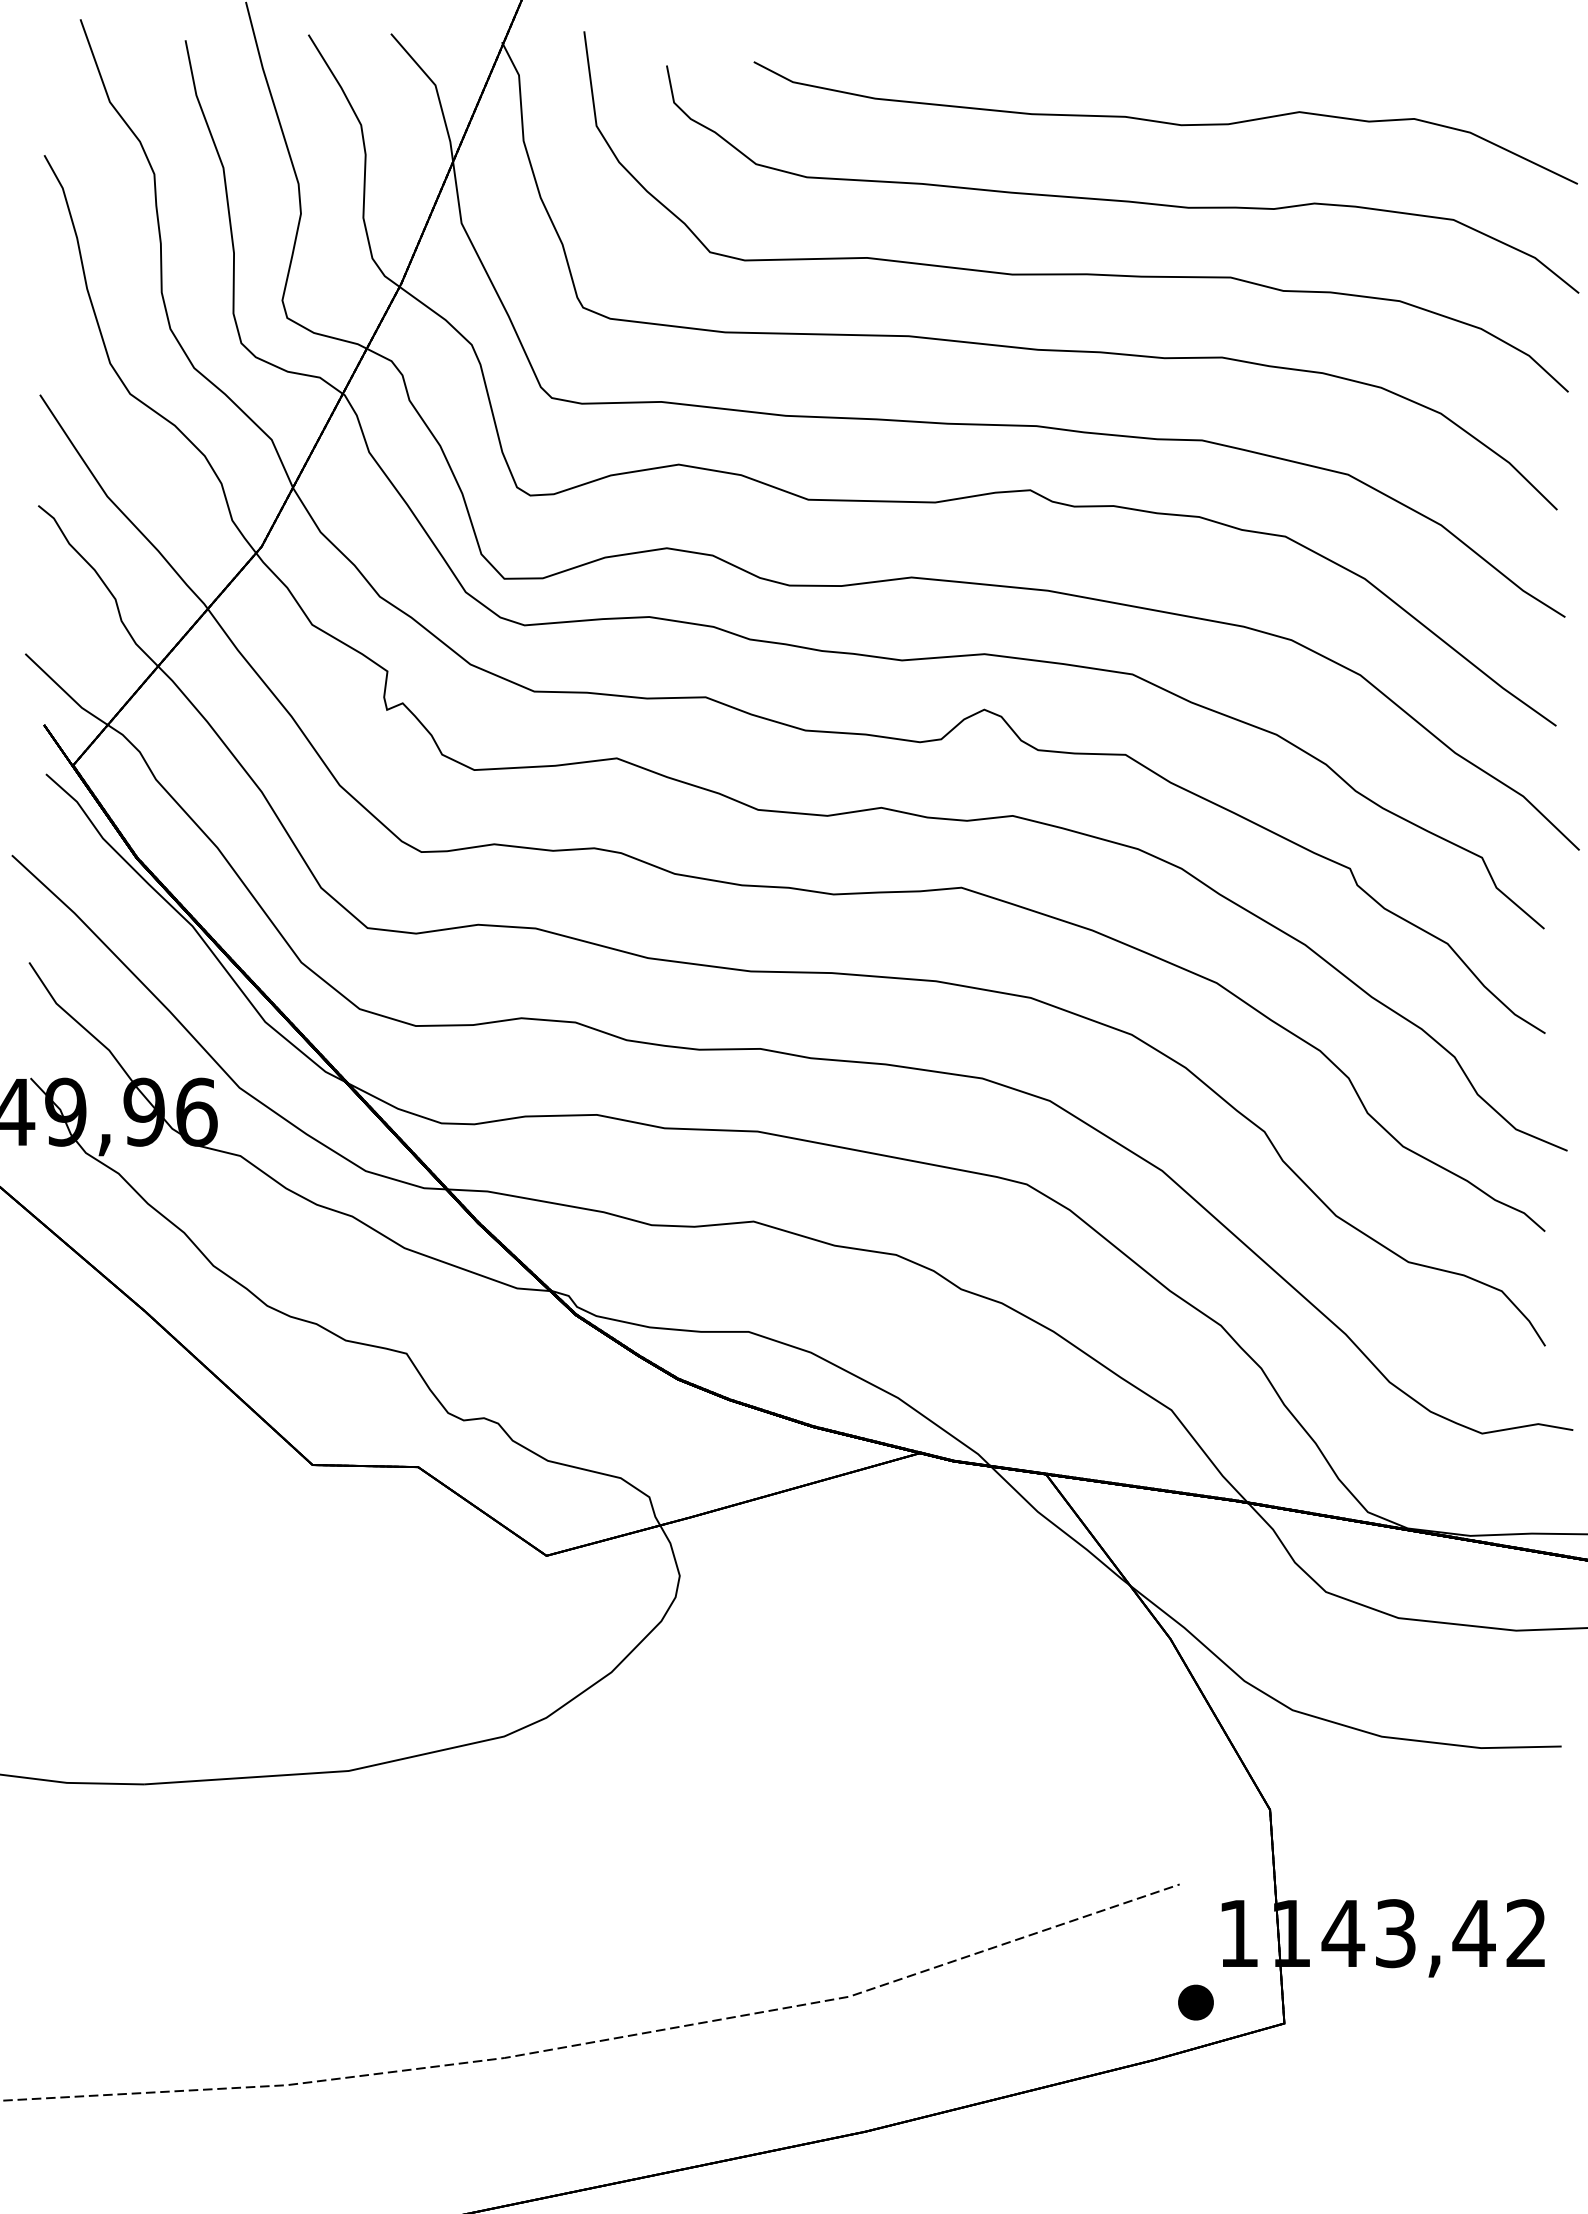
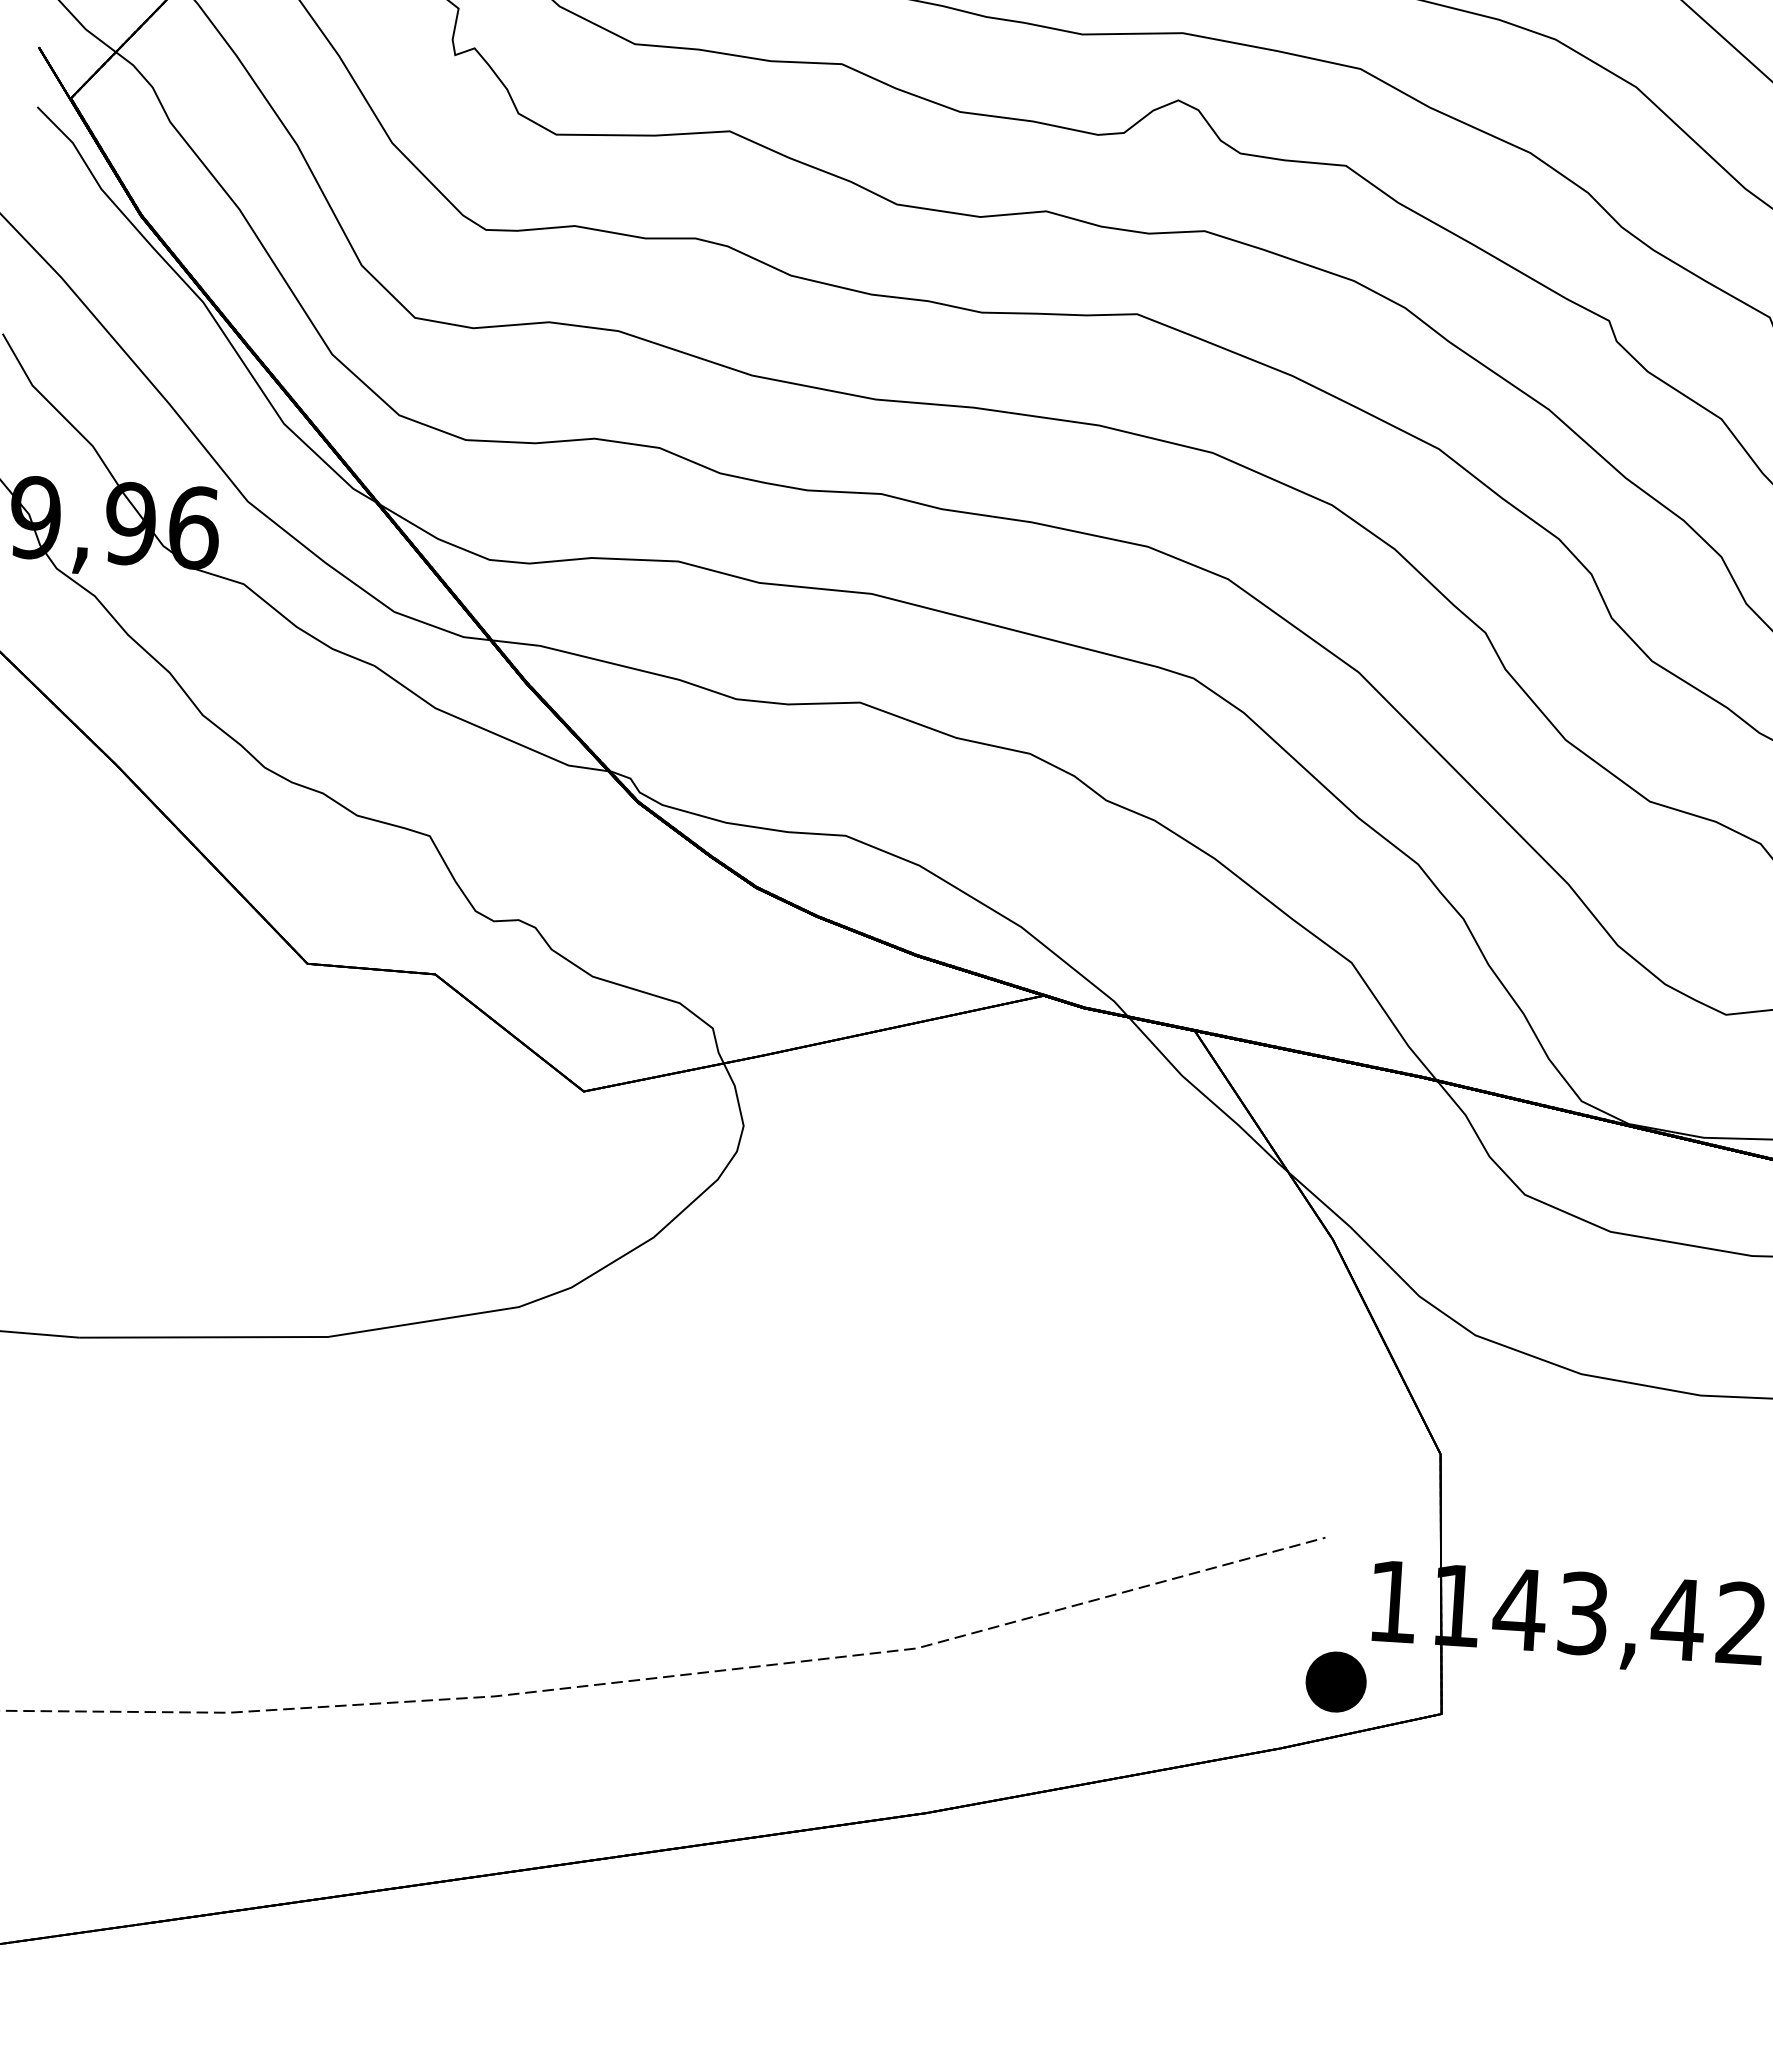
part: (1195, 2002) -> (1335, 1681), size x1.4

